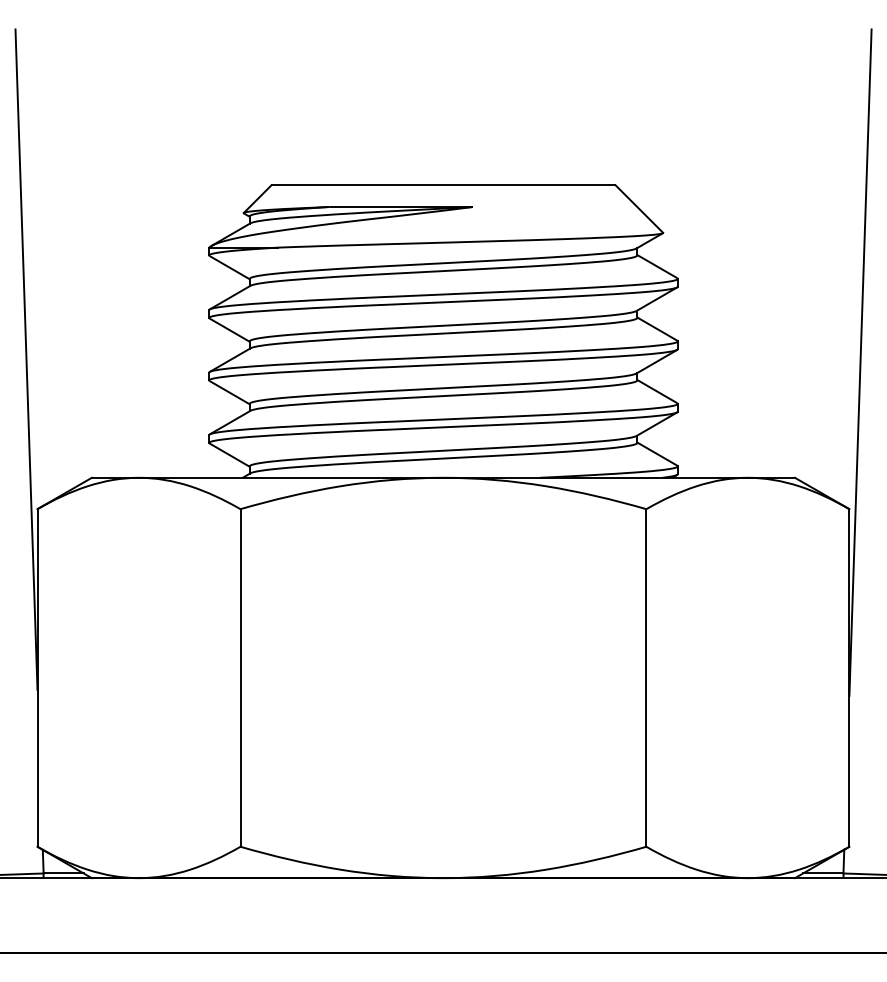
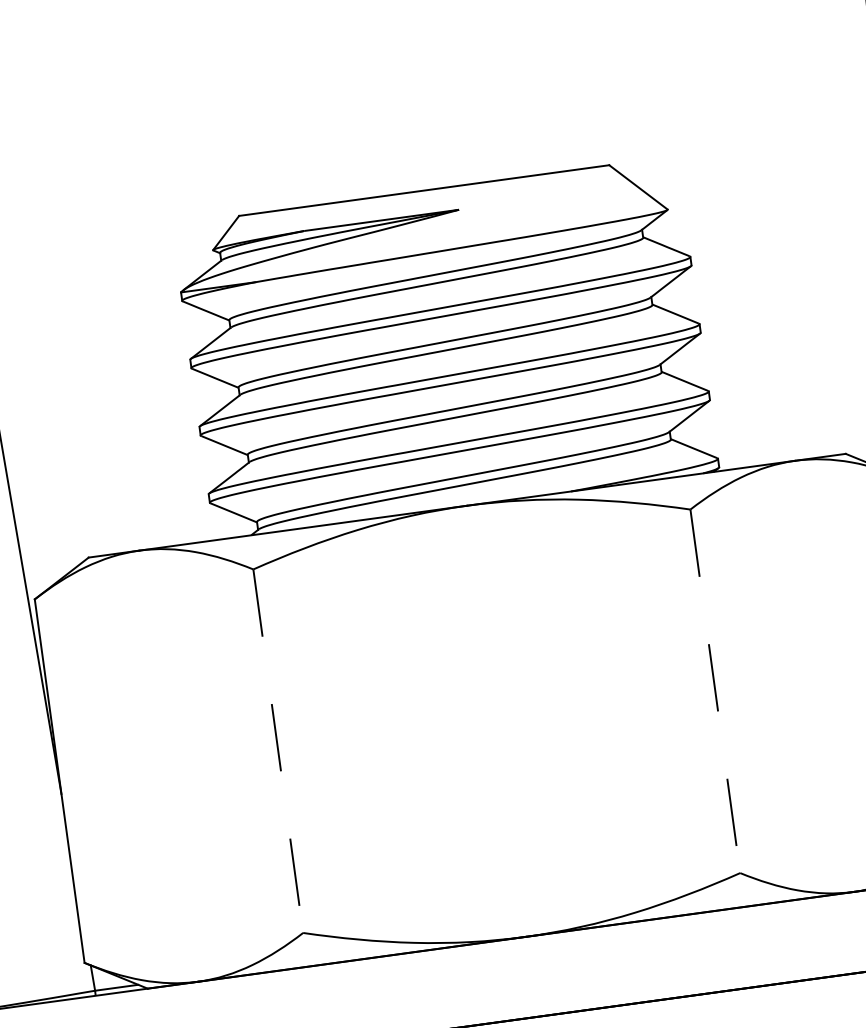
line: (240, 677) -> (278, 750), solid -> dashed
line: (646, 677) -> (715, 690), solid -> dashed

